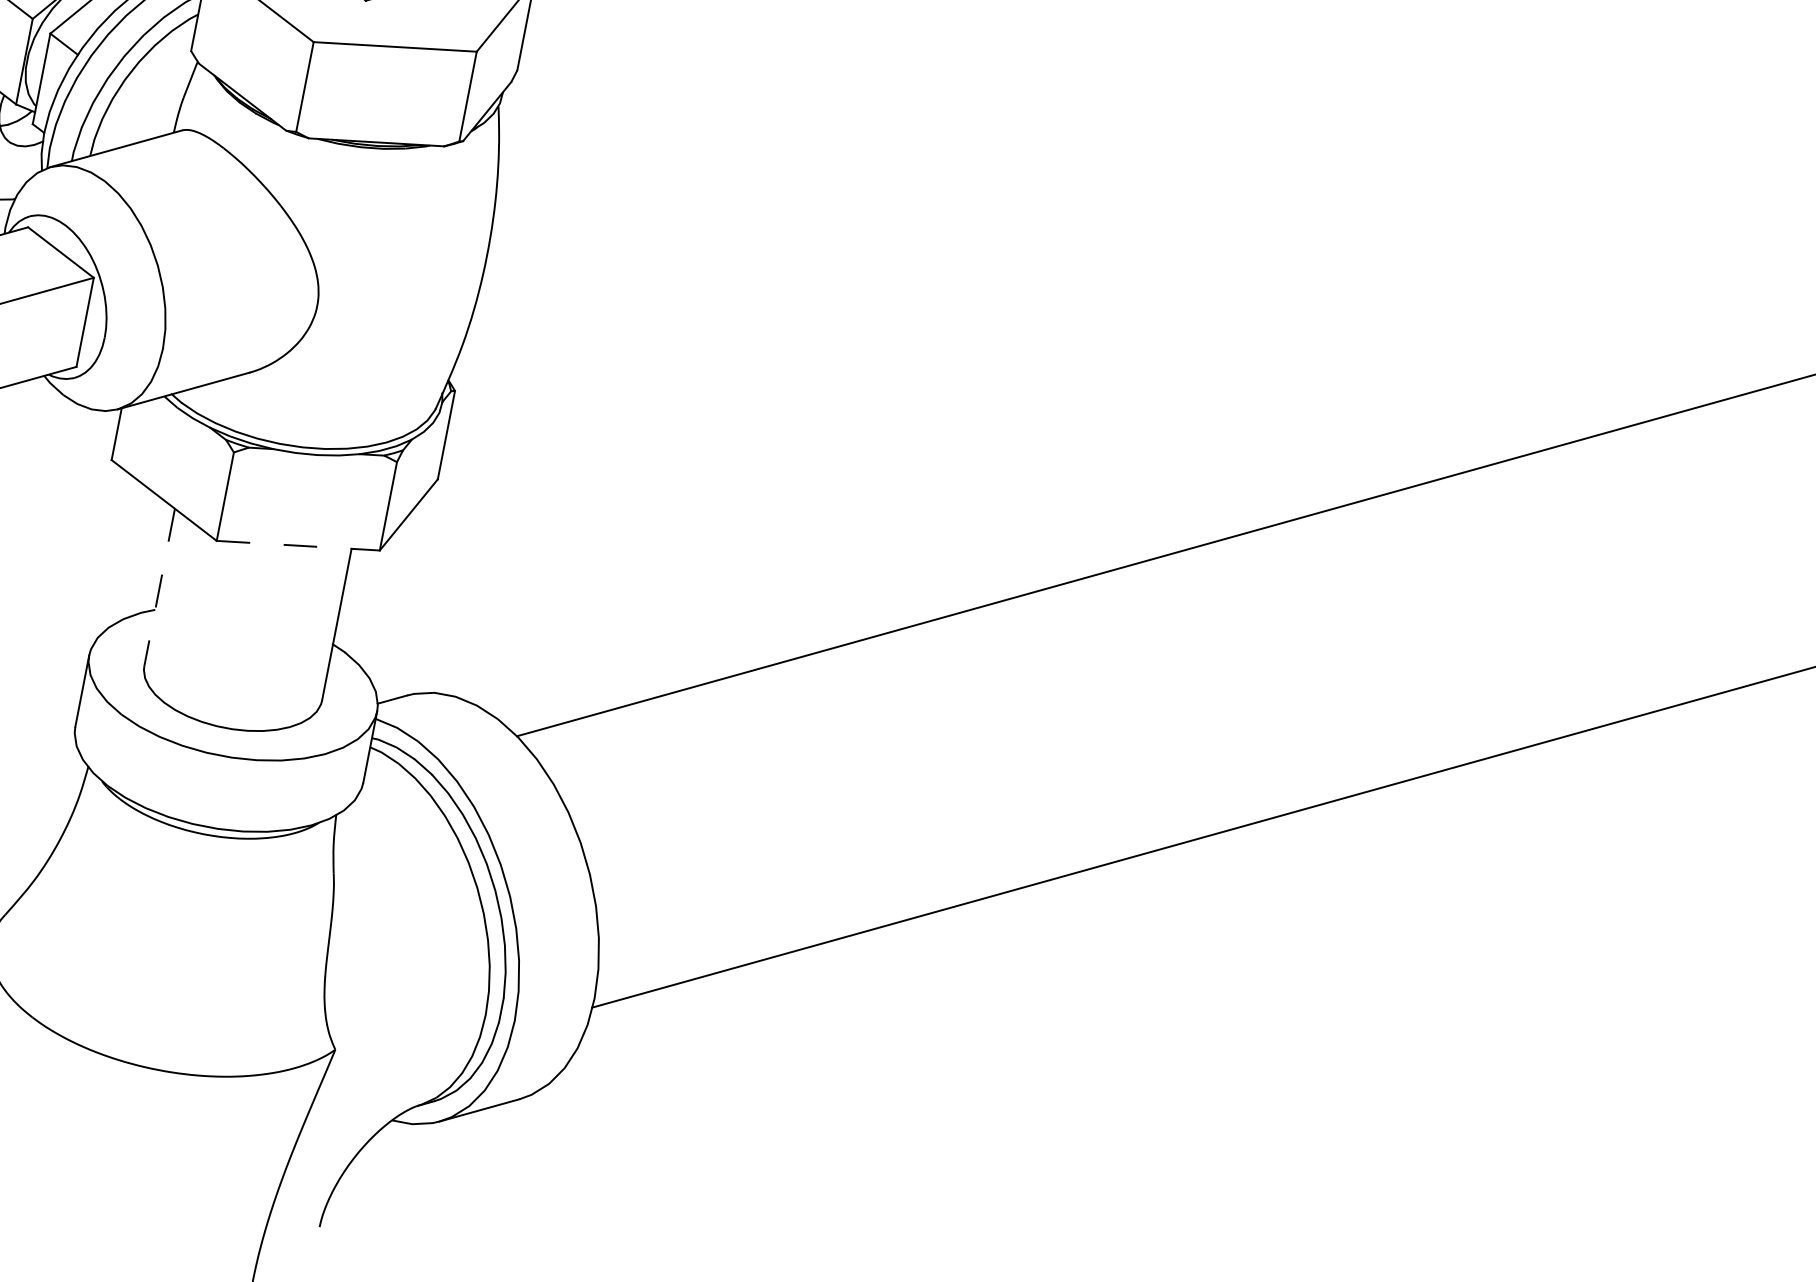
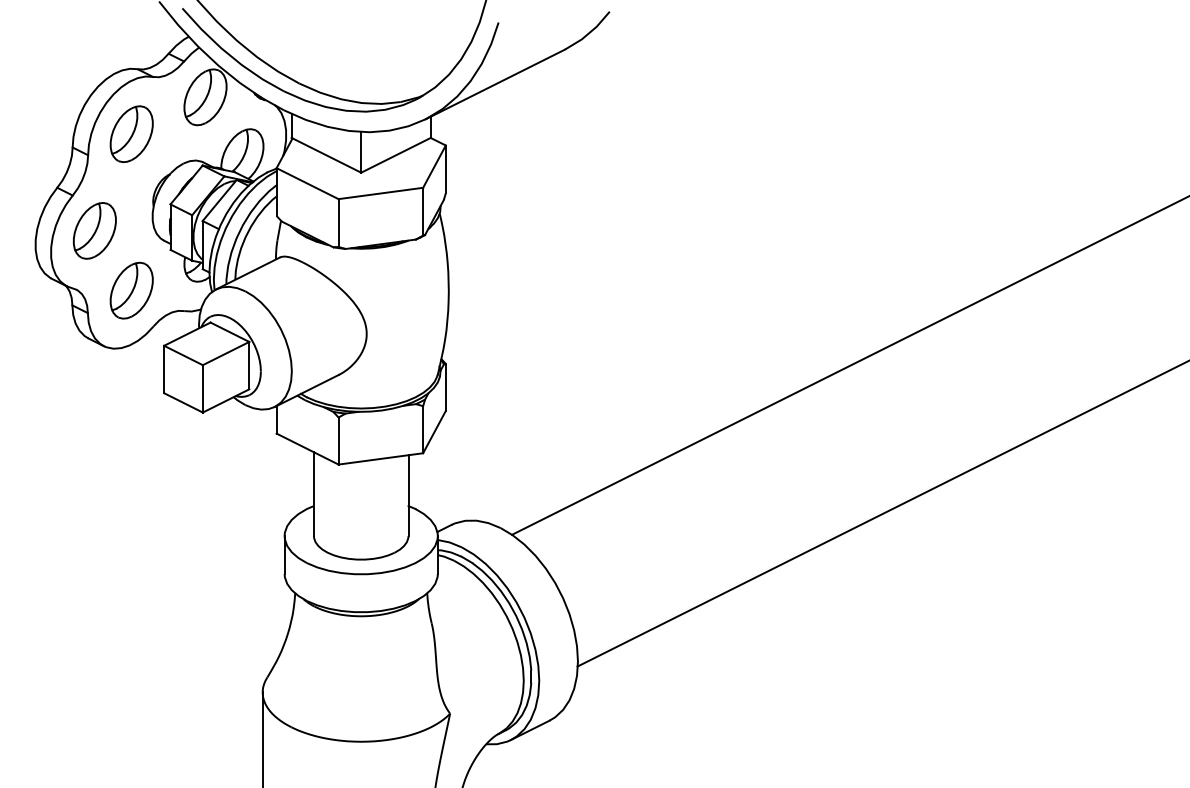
line: (297, 544) -> (380, 458), dashed -> solid
line: (158, 587) -> (313, 494), dashed -> solid

